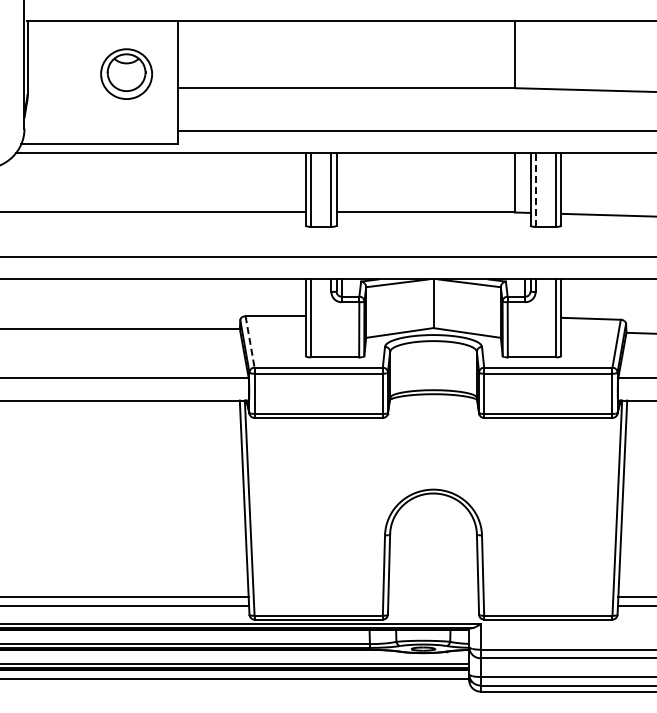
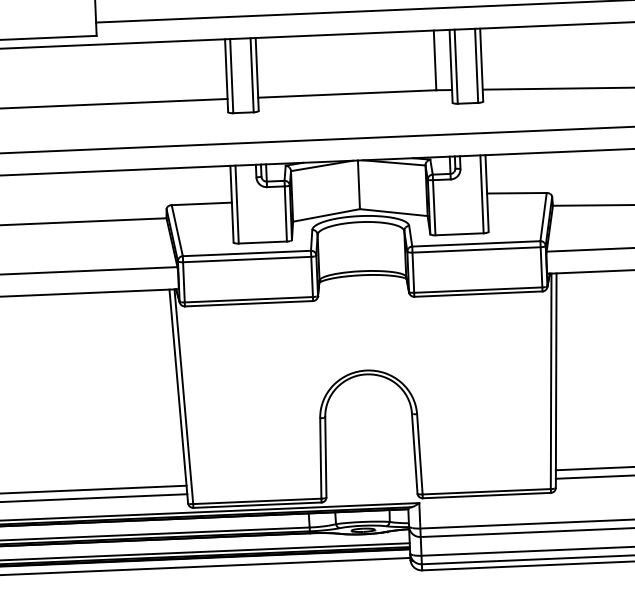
line: (535, 189) -> (456, 66), dashed -> solid
line: (250, 342) -> (177, 231), dashed -> solid

